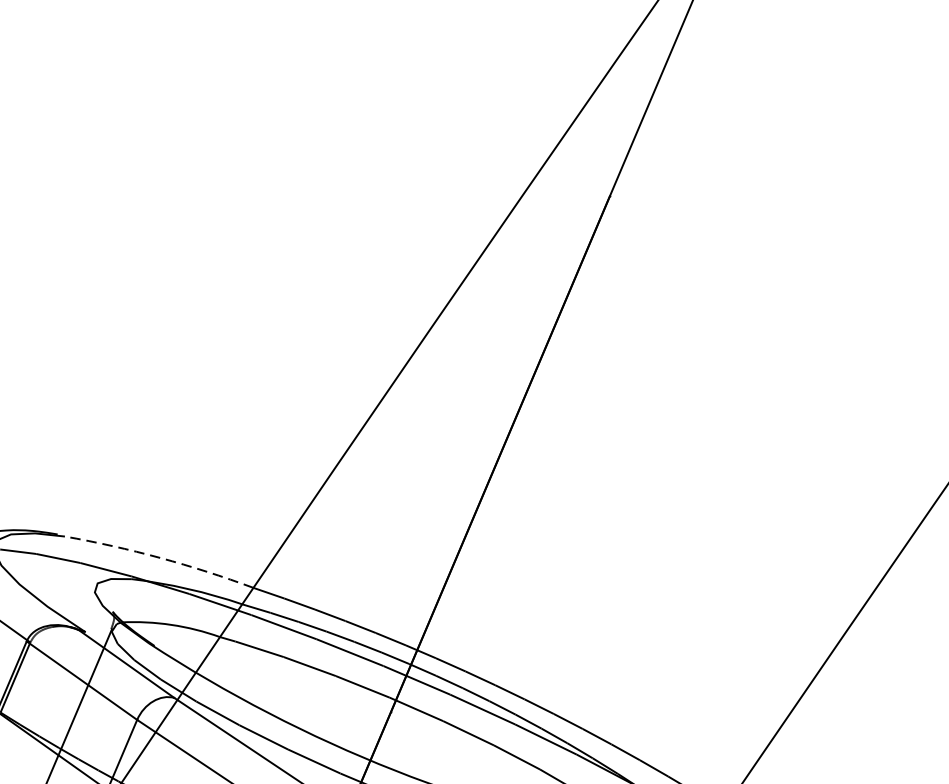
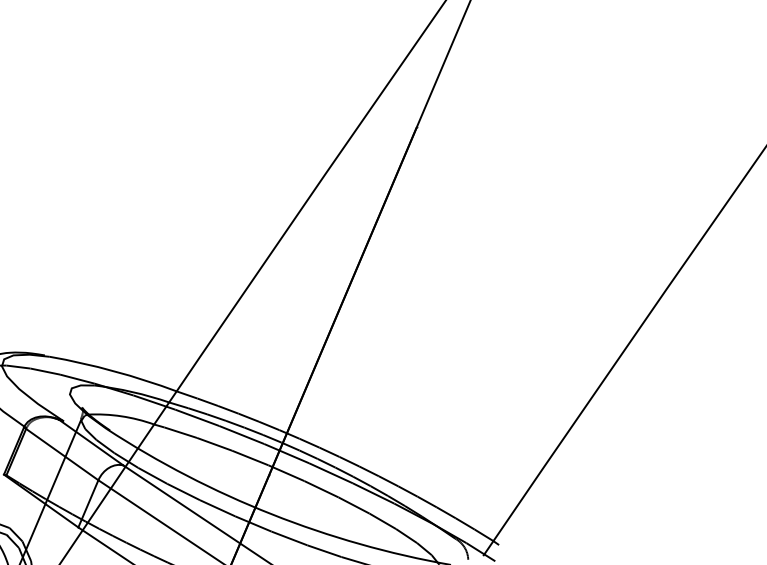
arc: (161, 558) -> (114, 371), dashed -> solid

